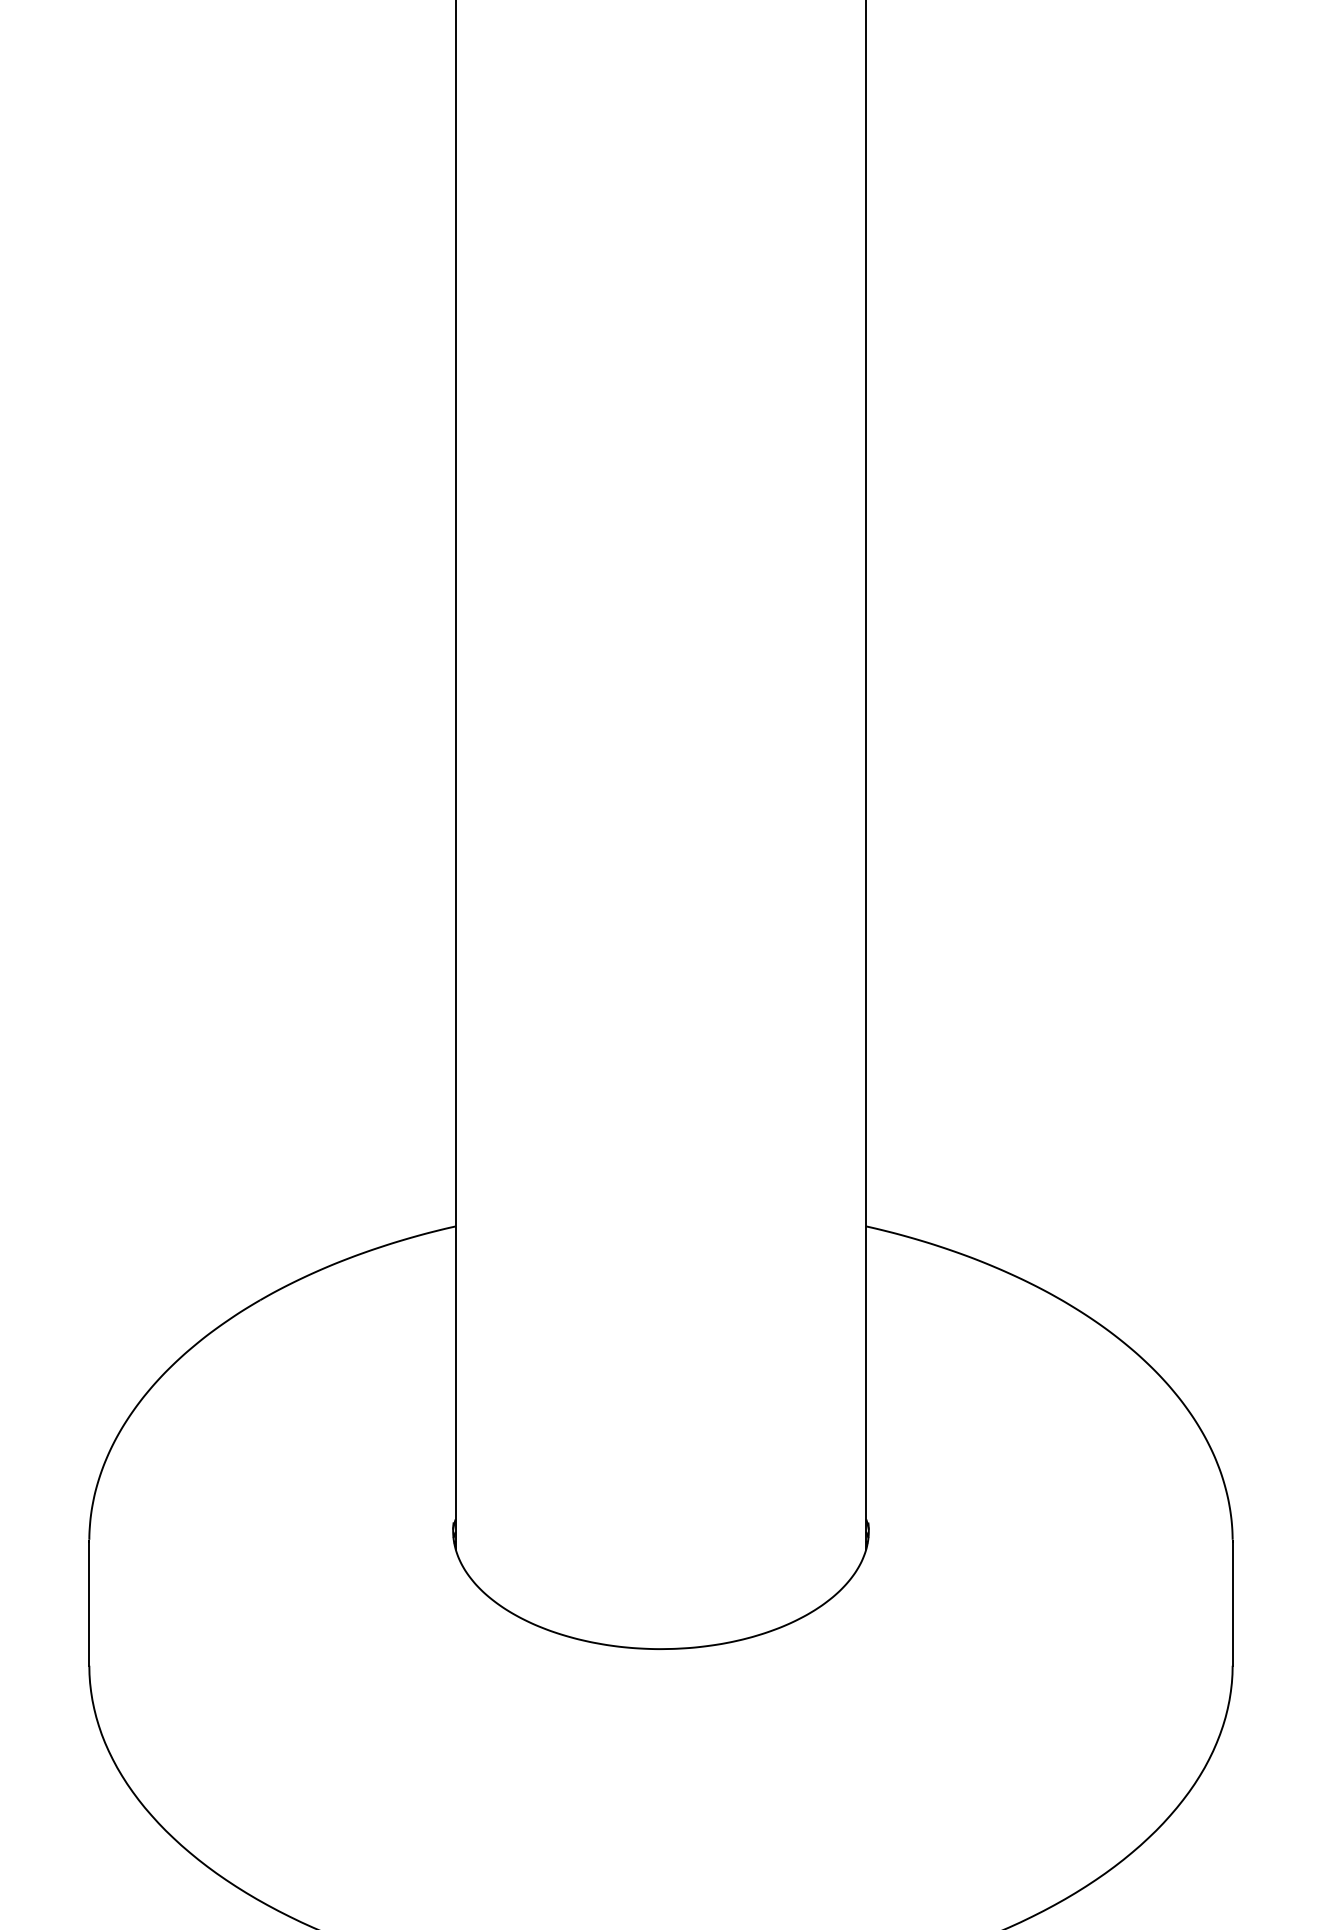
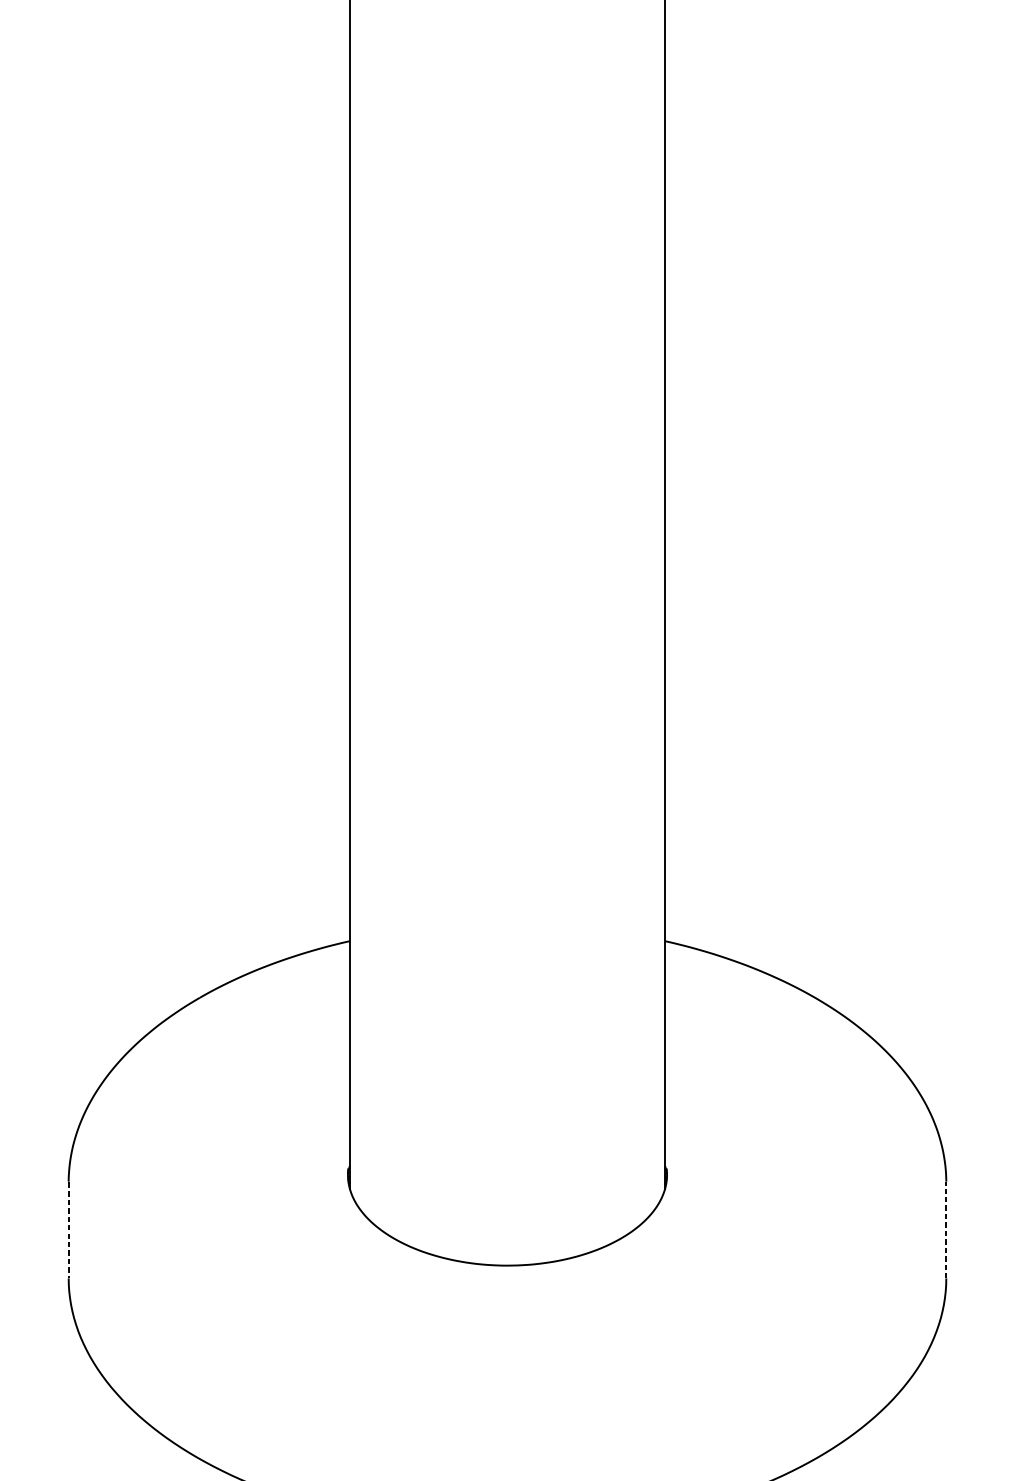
line: (1232, 1603) -> (946, 1230), solid -> dashed
line: (89, 1604) -> (68, 1231), solid -> dashed

